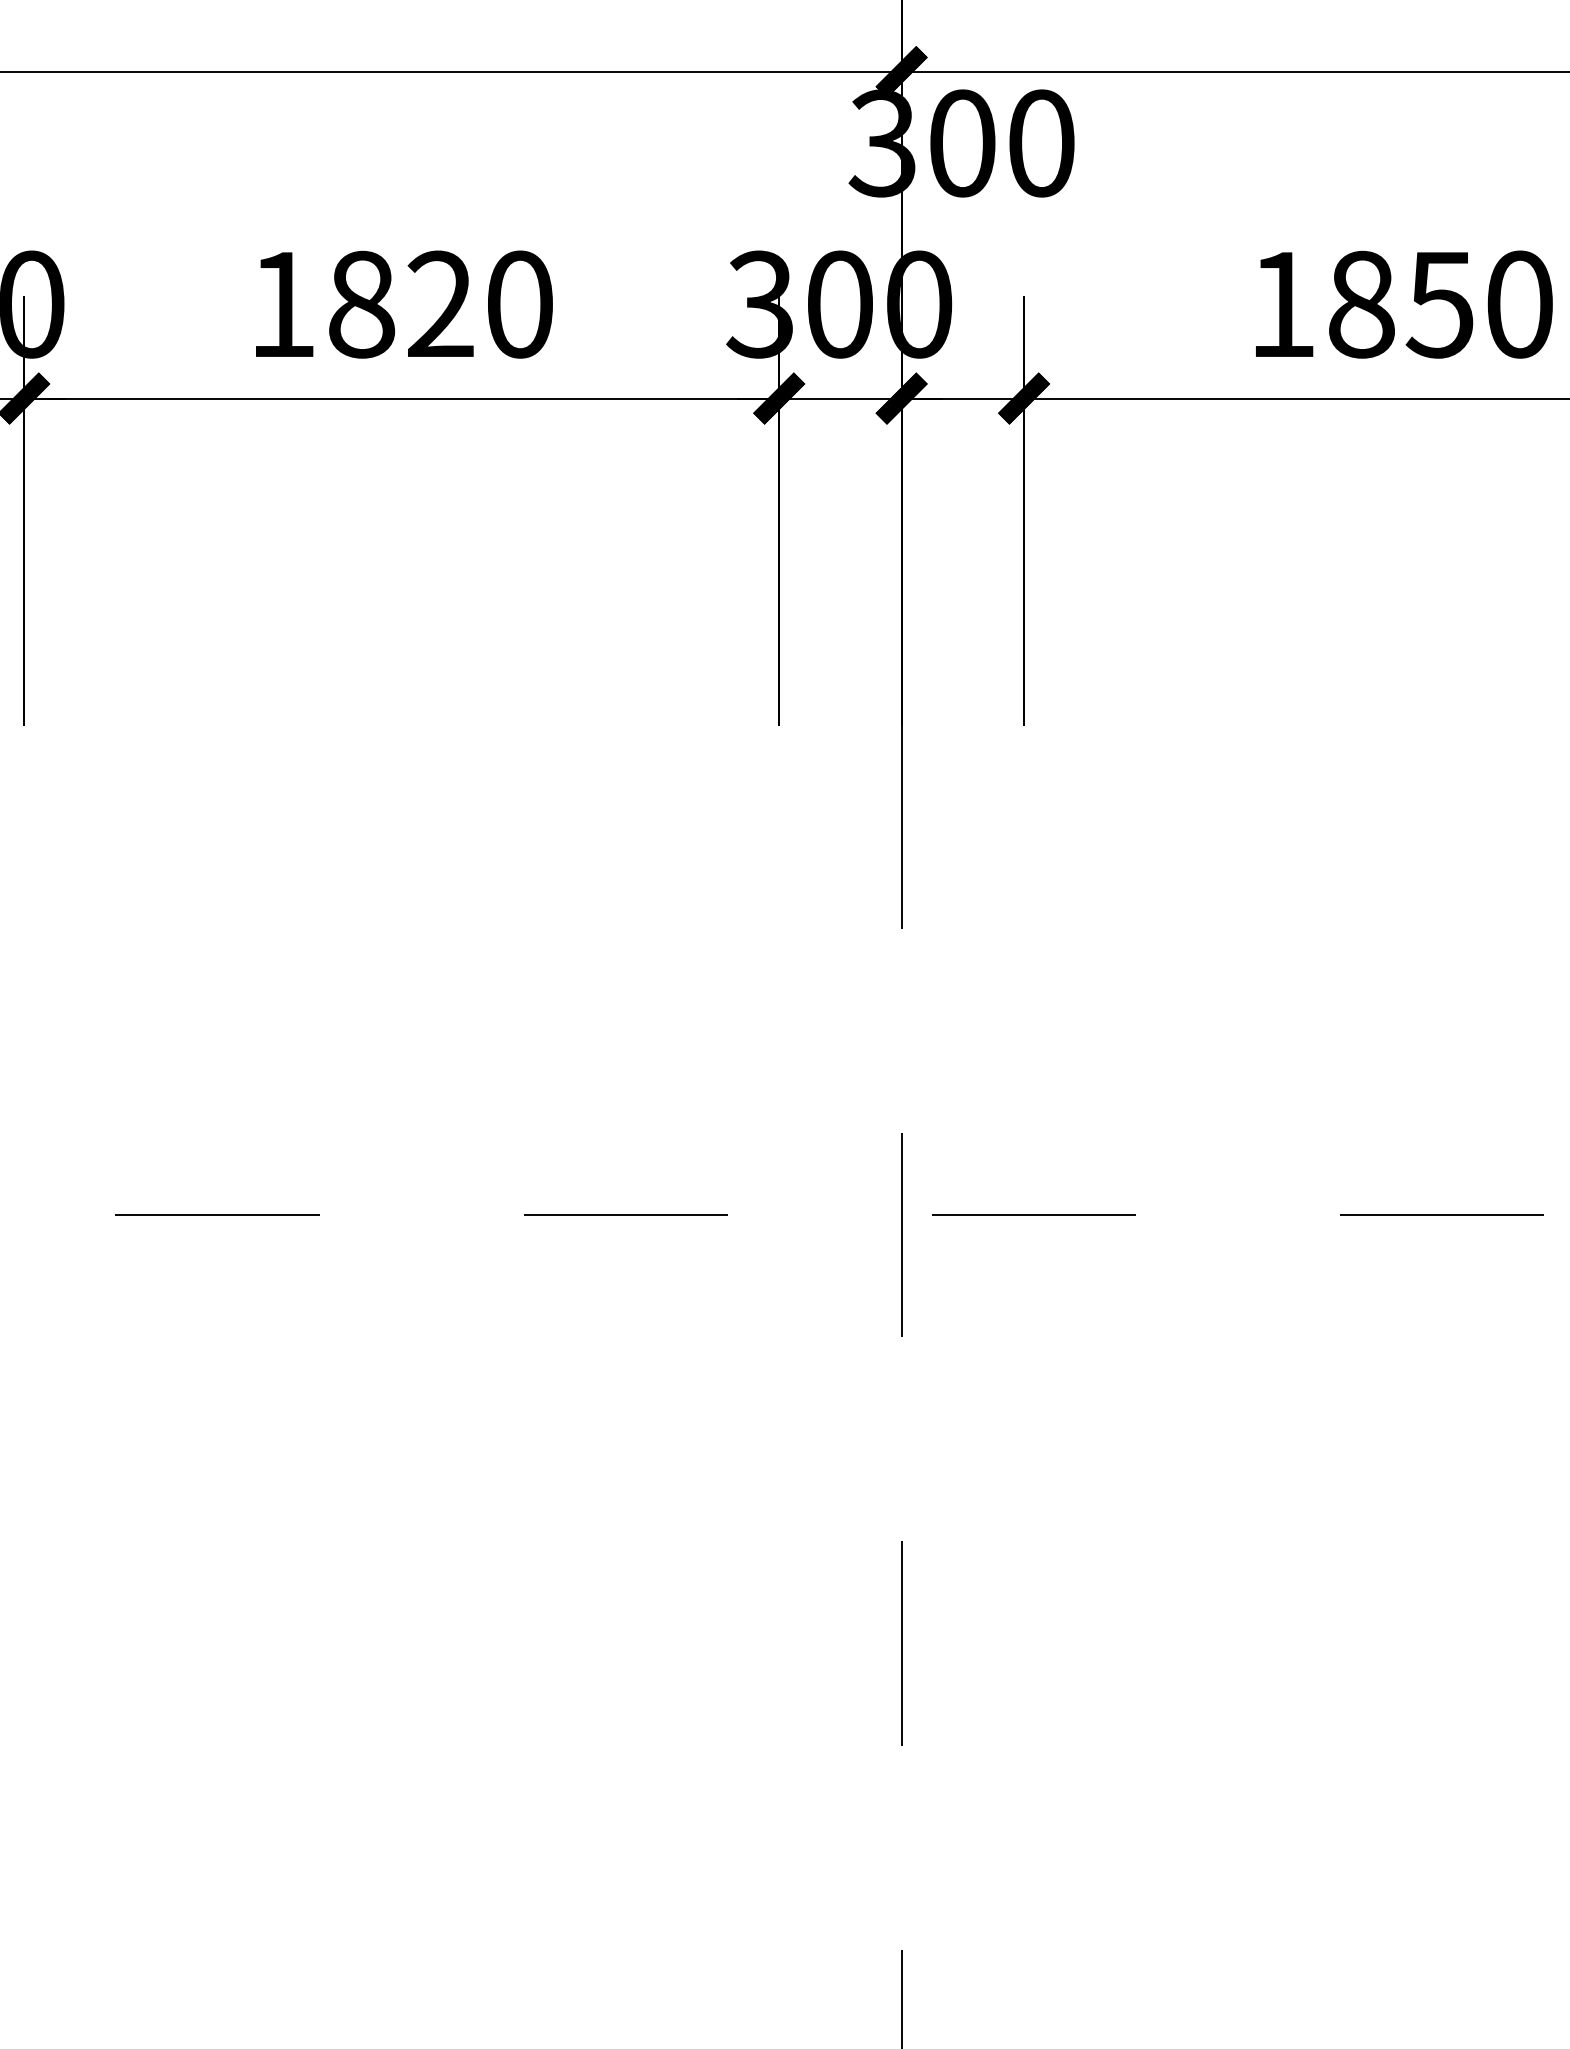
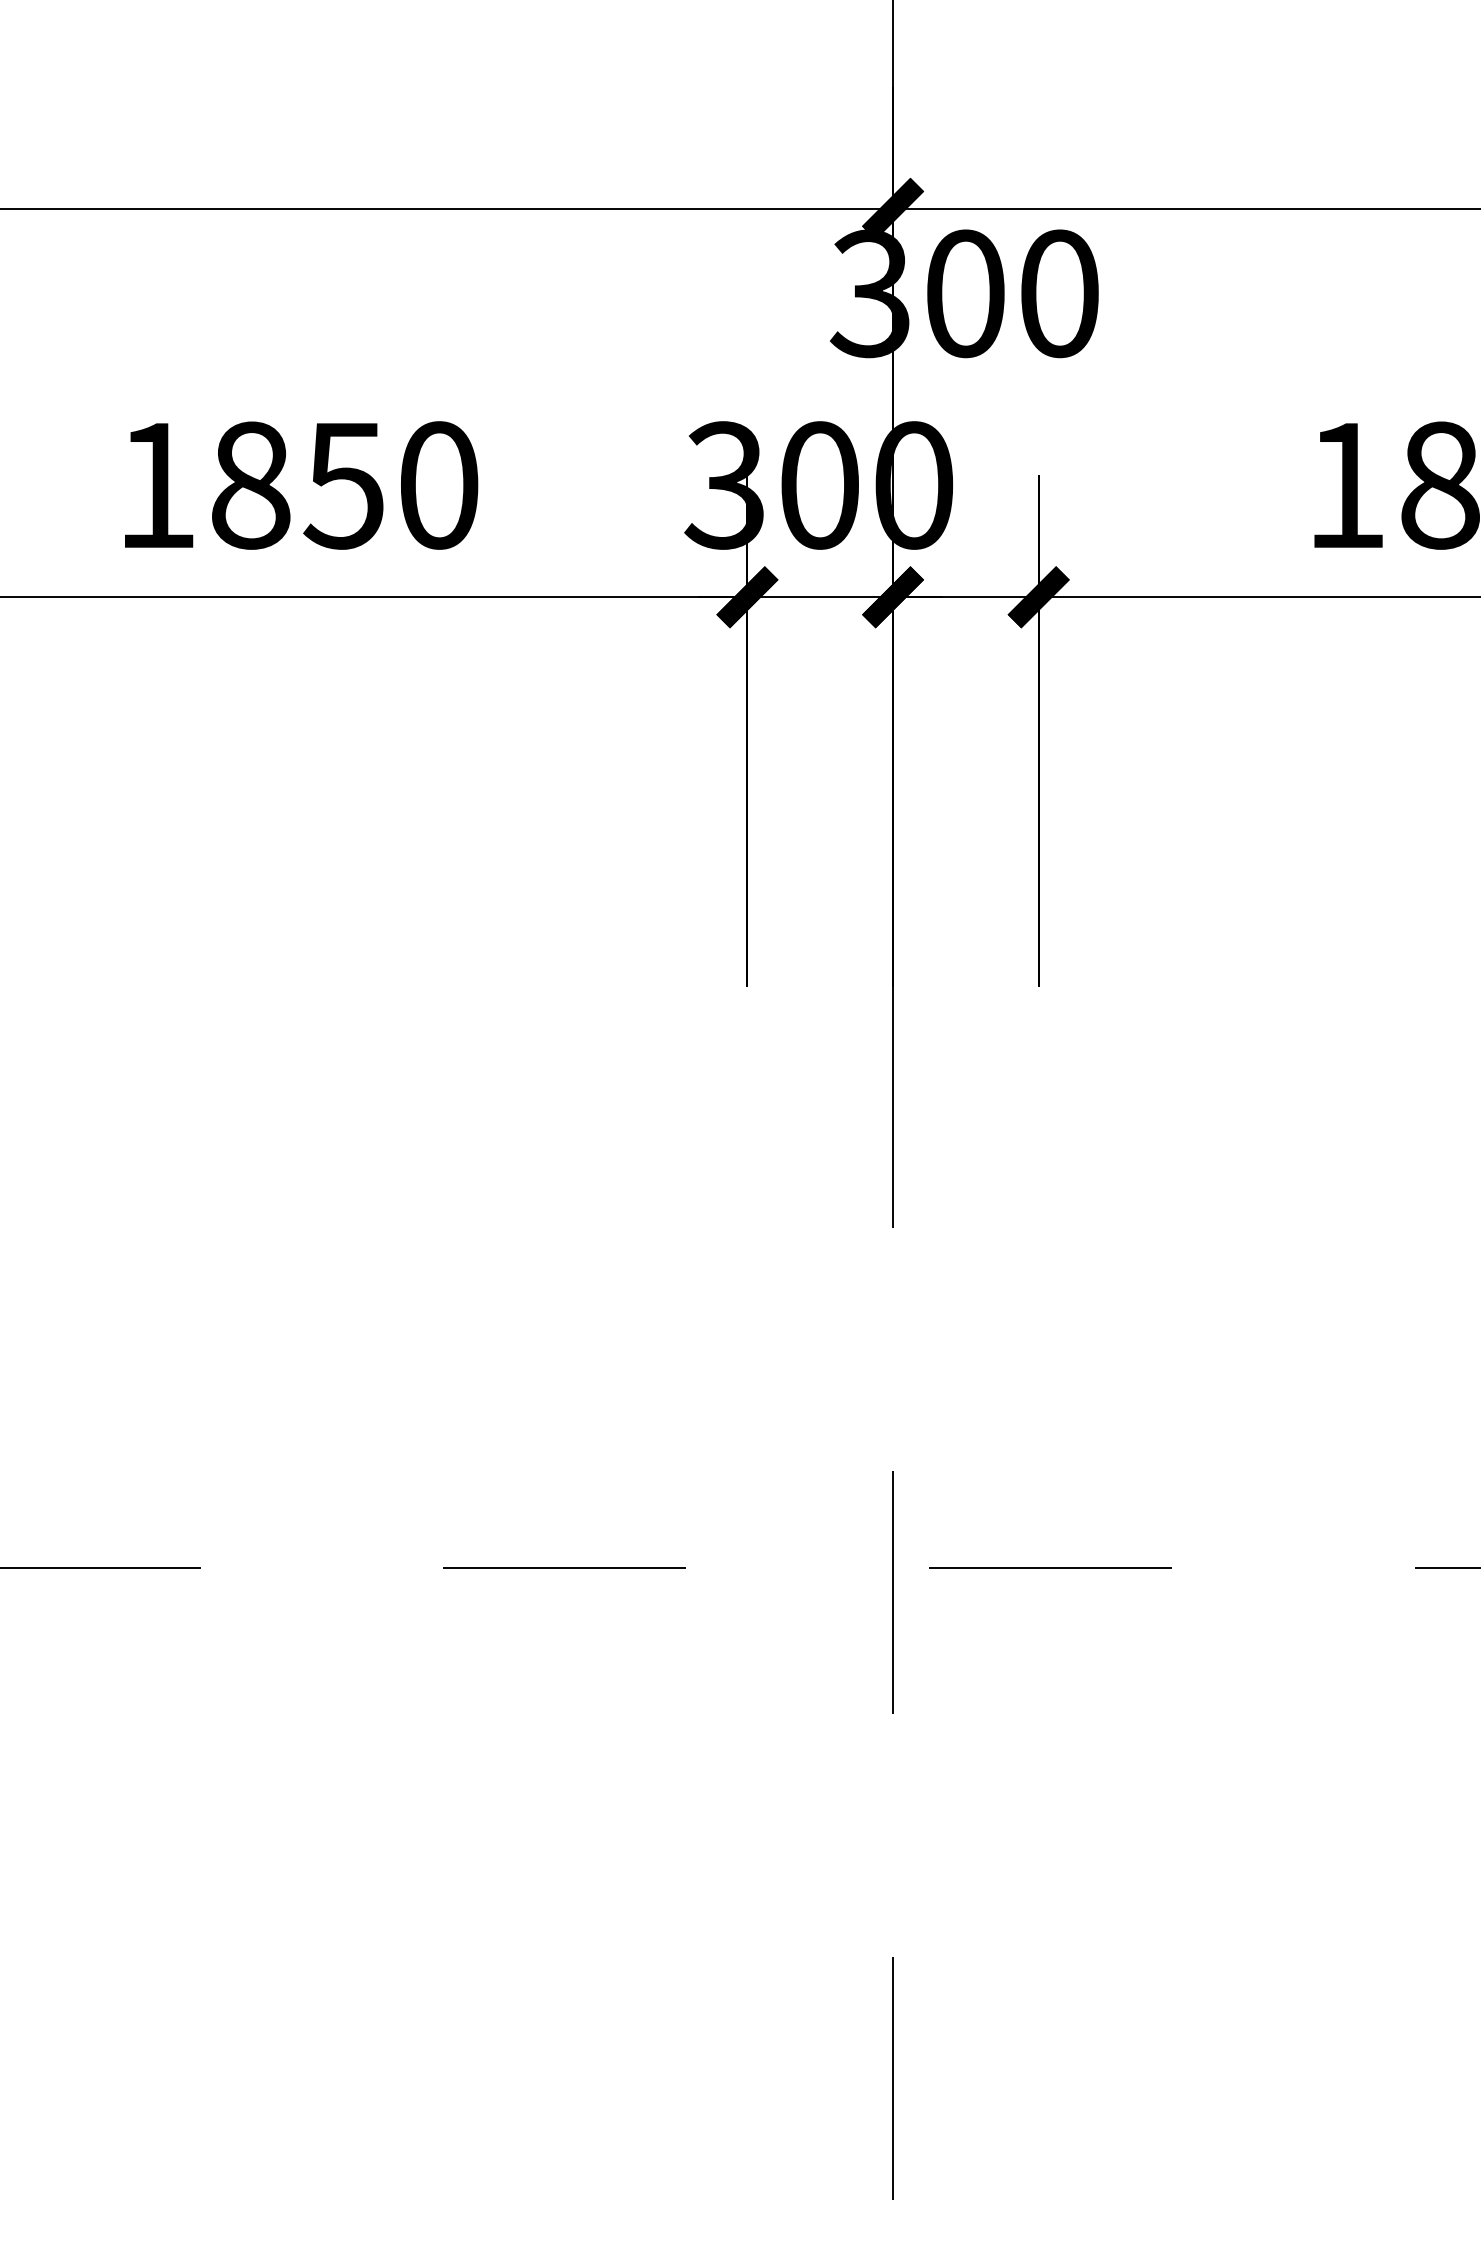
text: (439, 304) -> (343, 485), 1820 -> 1850

